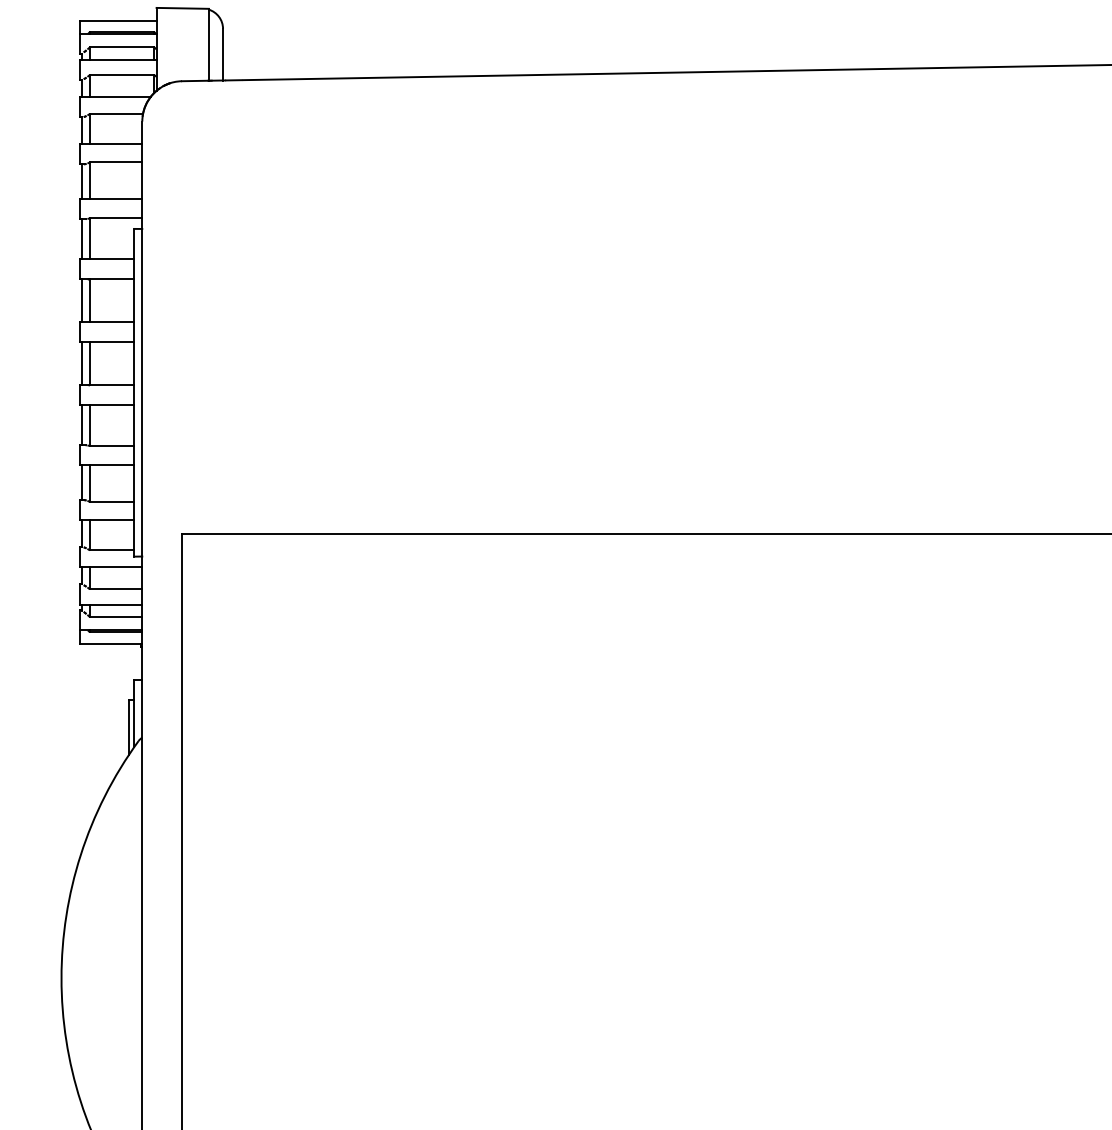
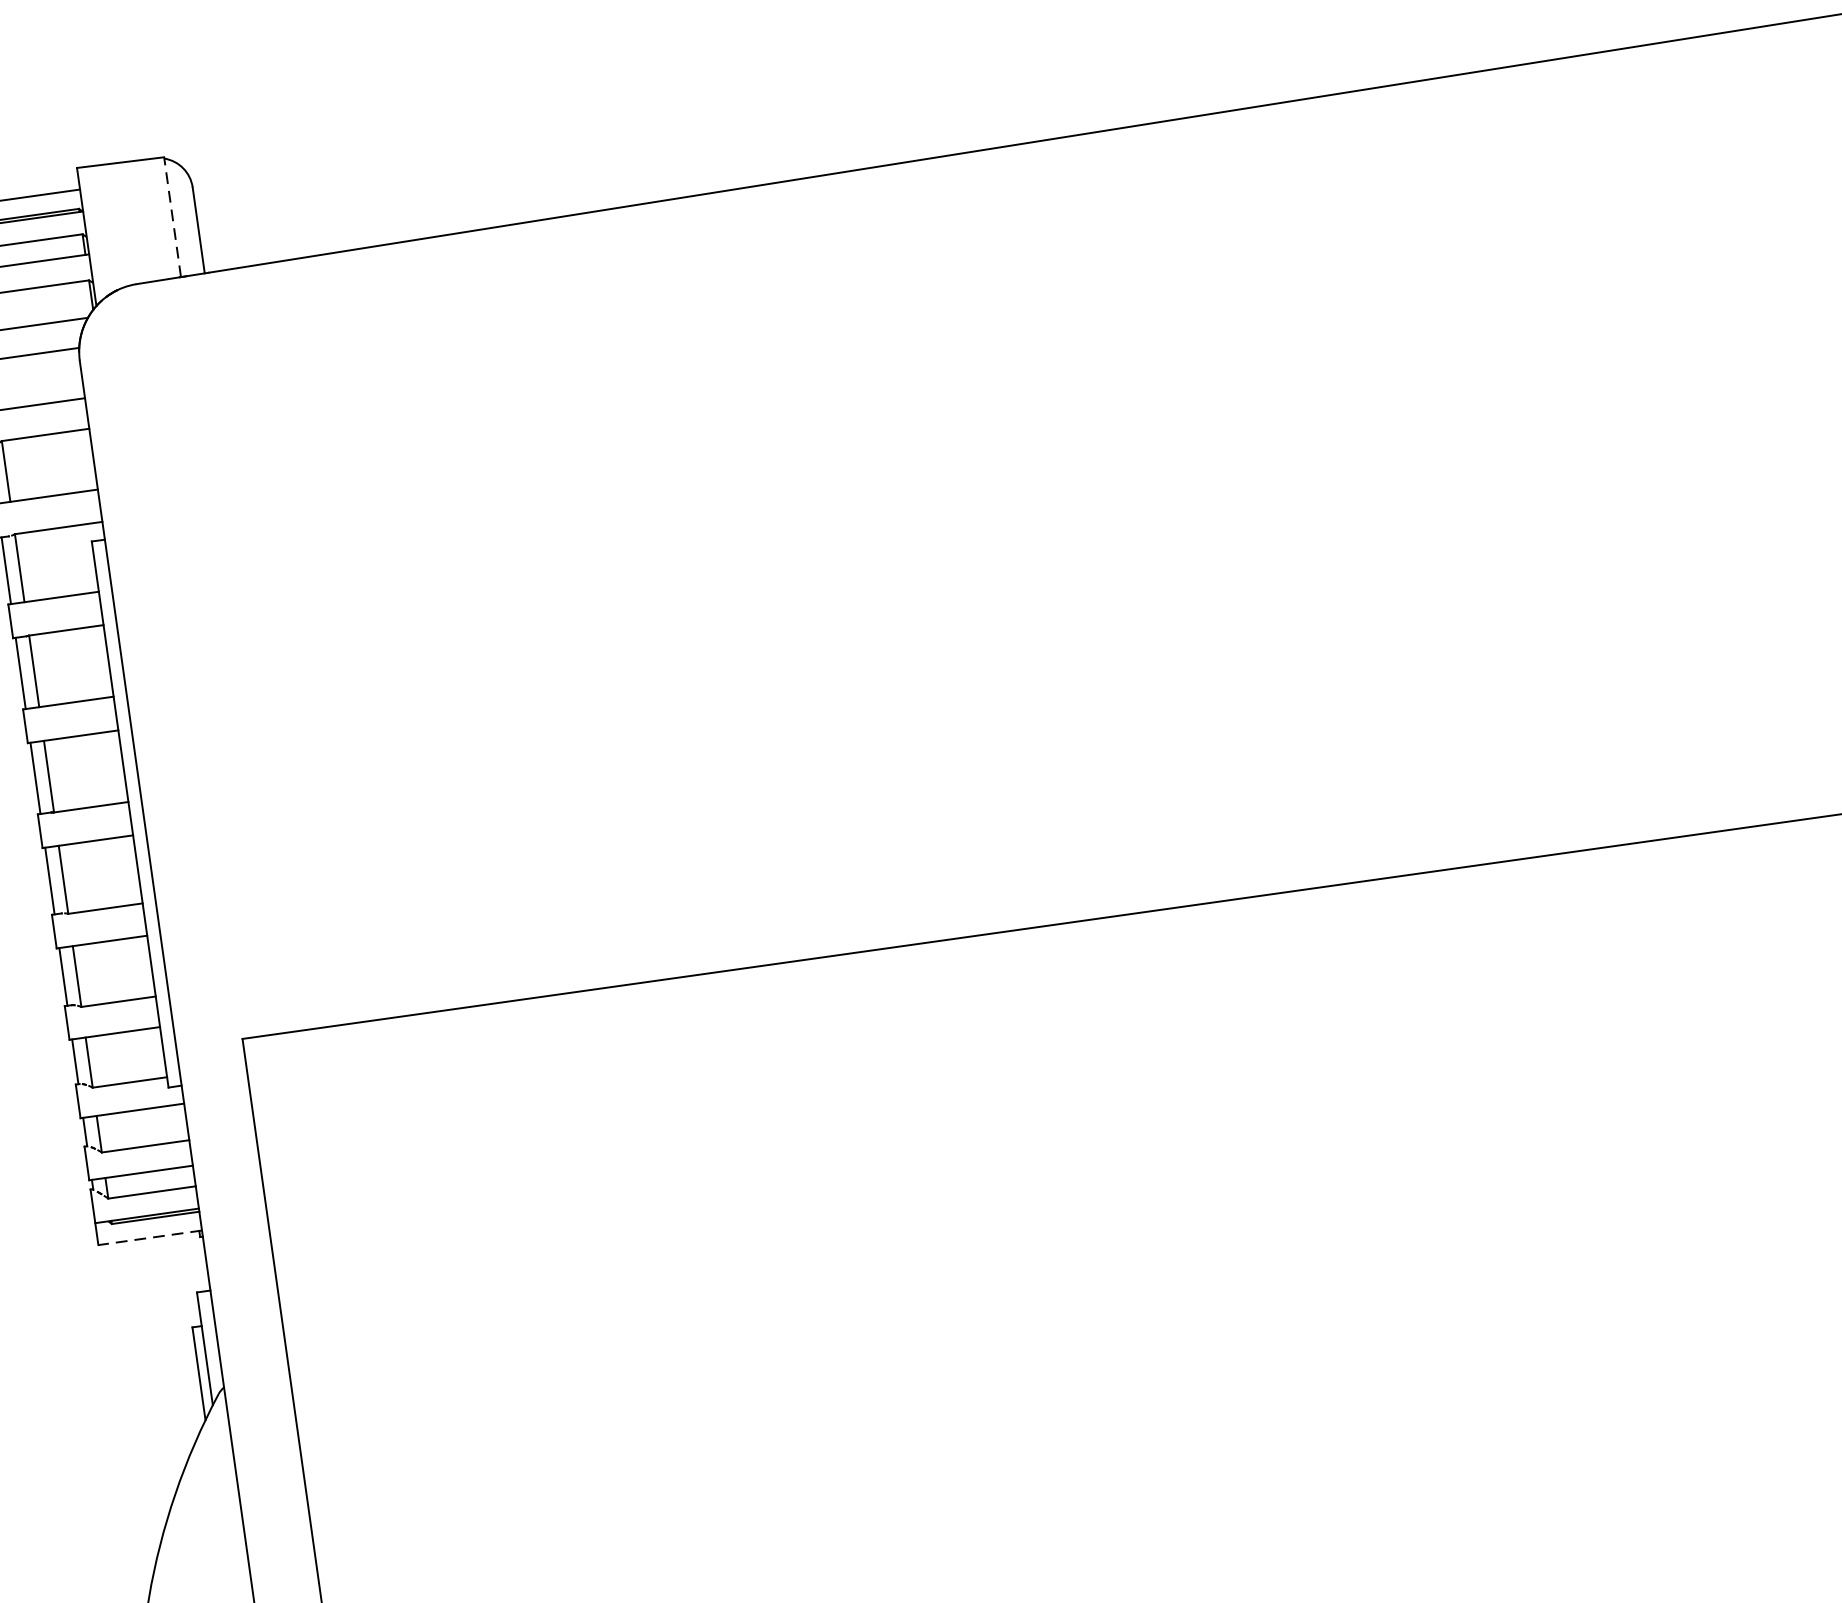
line: (208, 44) -> (172, 216), solid -> dashed
line: (110, 643) -> (149, 1237), solid -> dashed

